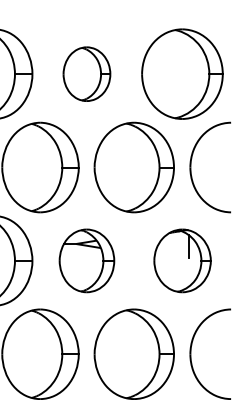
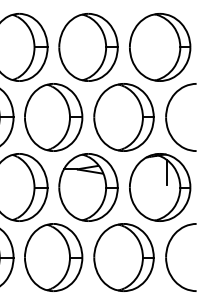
part: (86, 74) -> (88, 47), size x1.67
part: (86, 260) -> (88, 187), size x1.43
part: (182, 260) -> (160, 187), size x1.43

